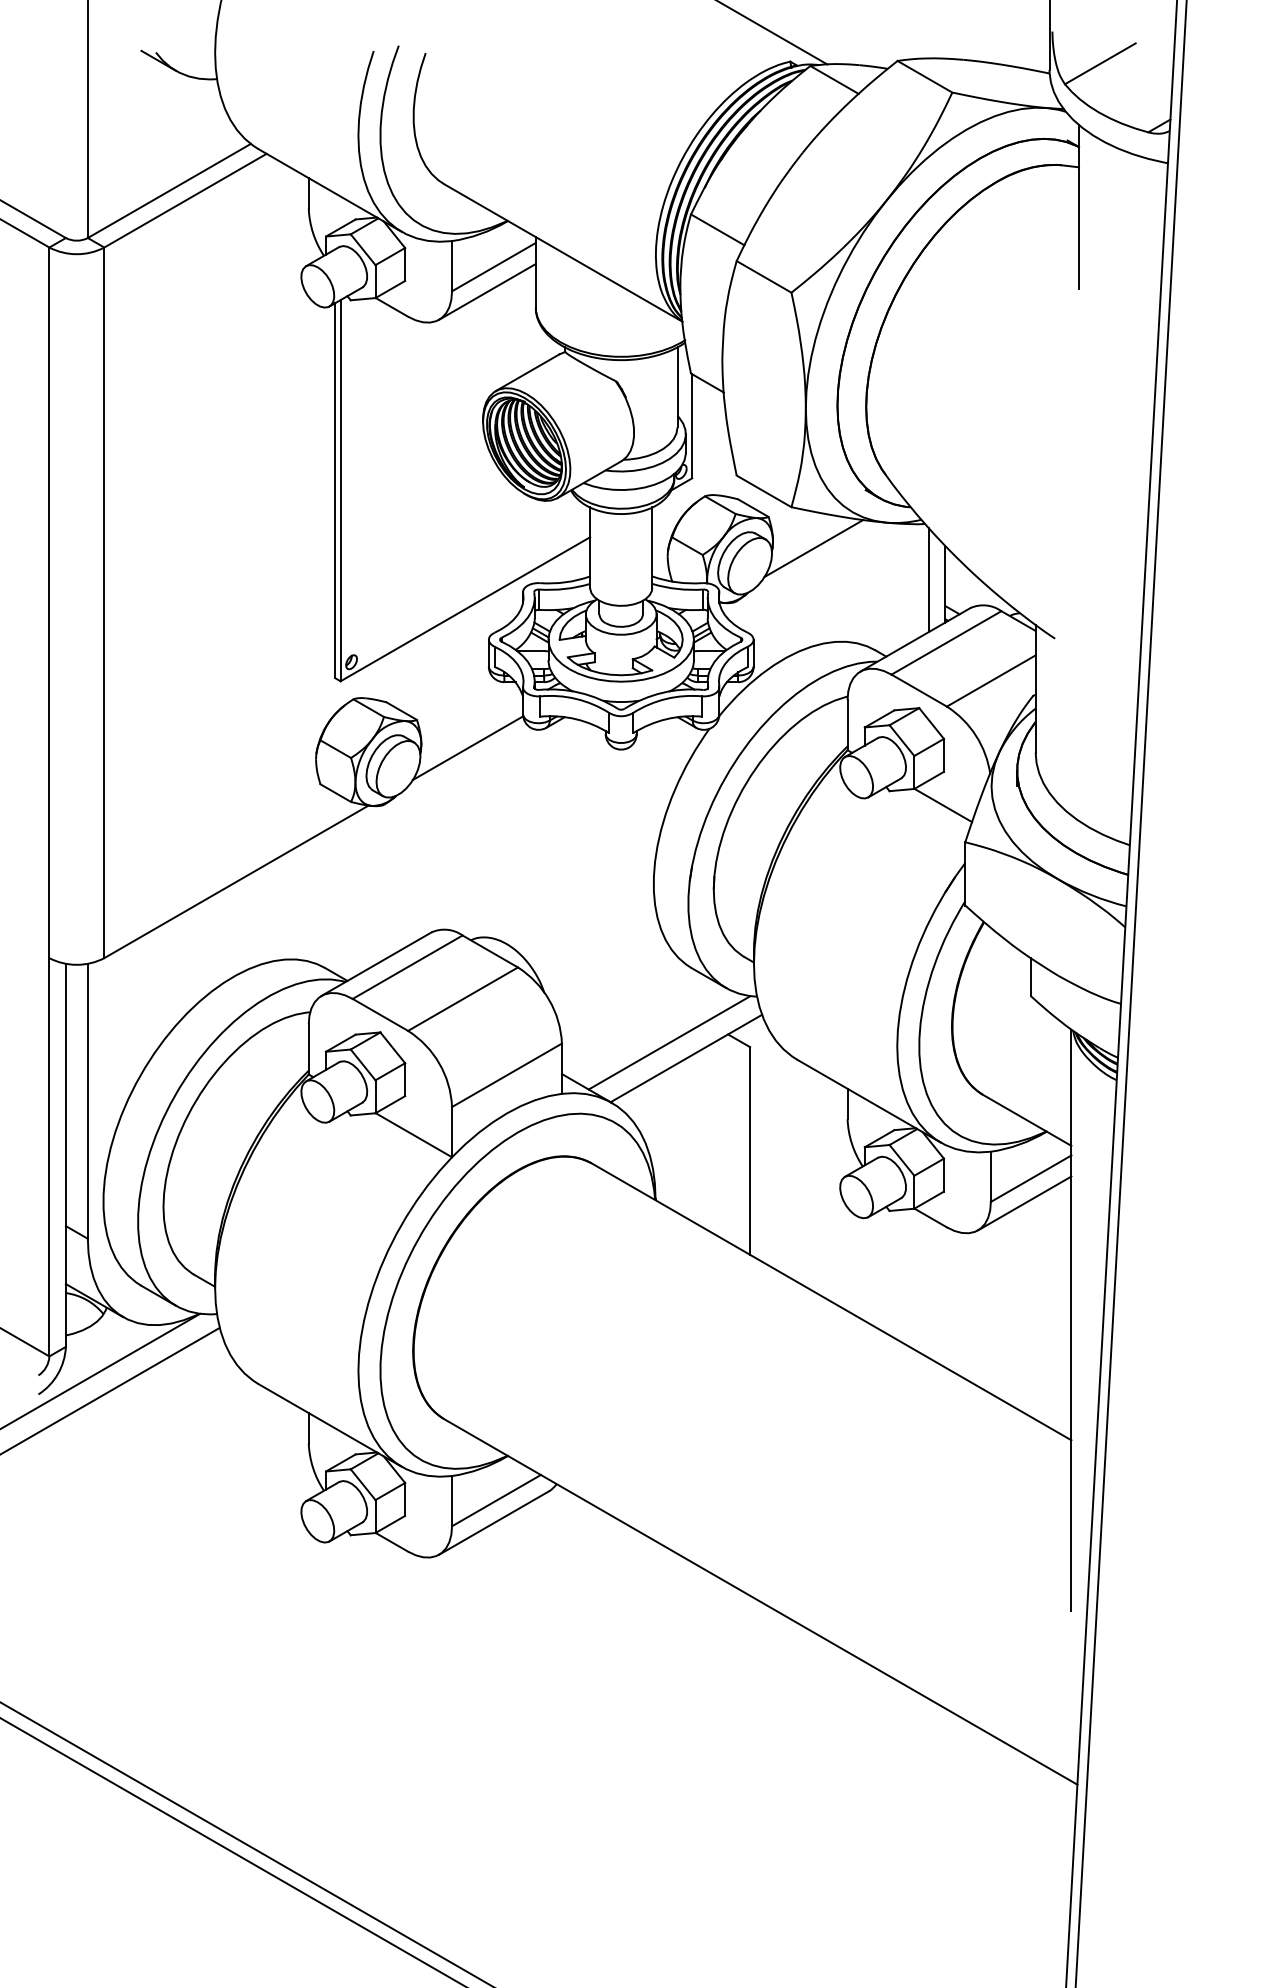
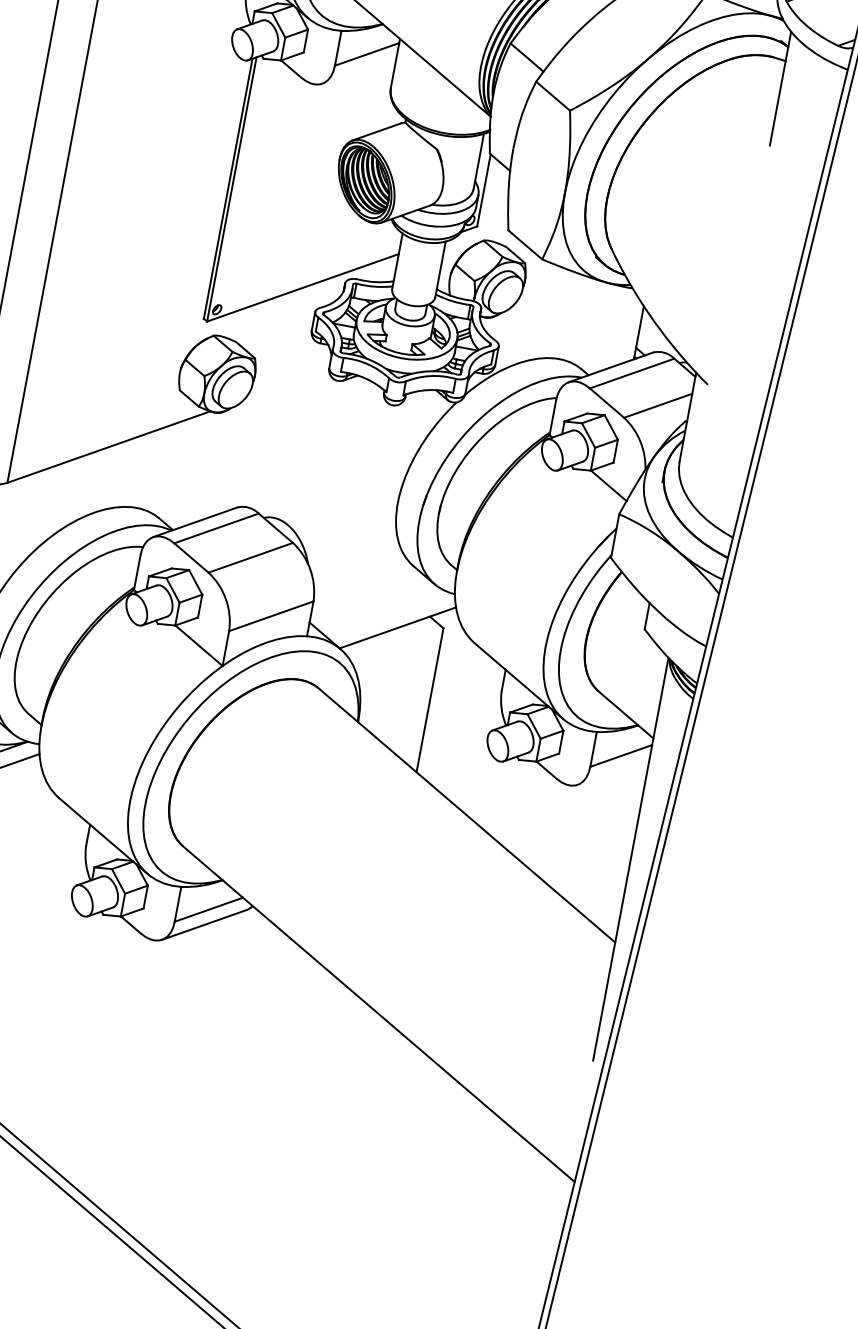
line: (487, 291) -> (359, 70), removed
line: (813, 548) -> (552, 290), removed
line: (928, 580) -> (627, 327), removed
line: (468, 747) -> (287, 384), removed
line: (669, 1042) -> (388, 614), removed
line: (1024, 1203) -> (613, 772), removed

